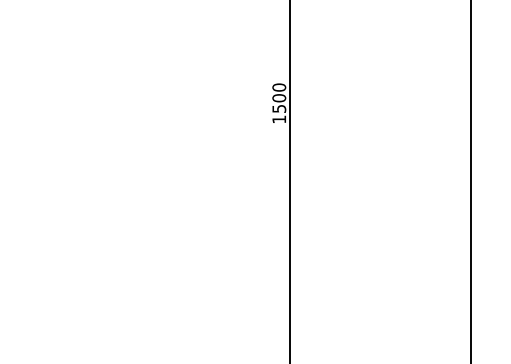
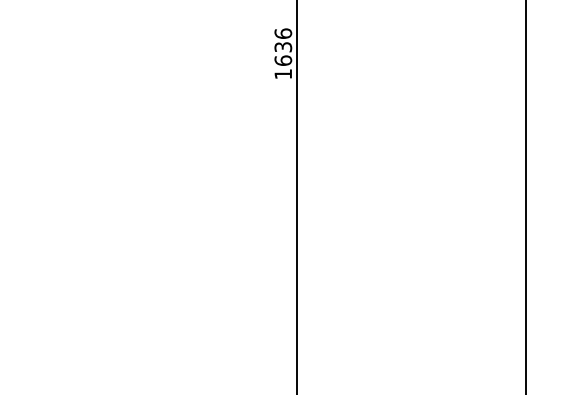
text: (279, 97) -> (283, 46), 1500 -> 1636

